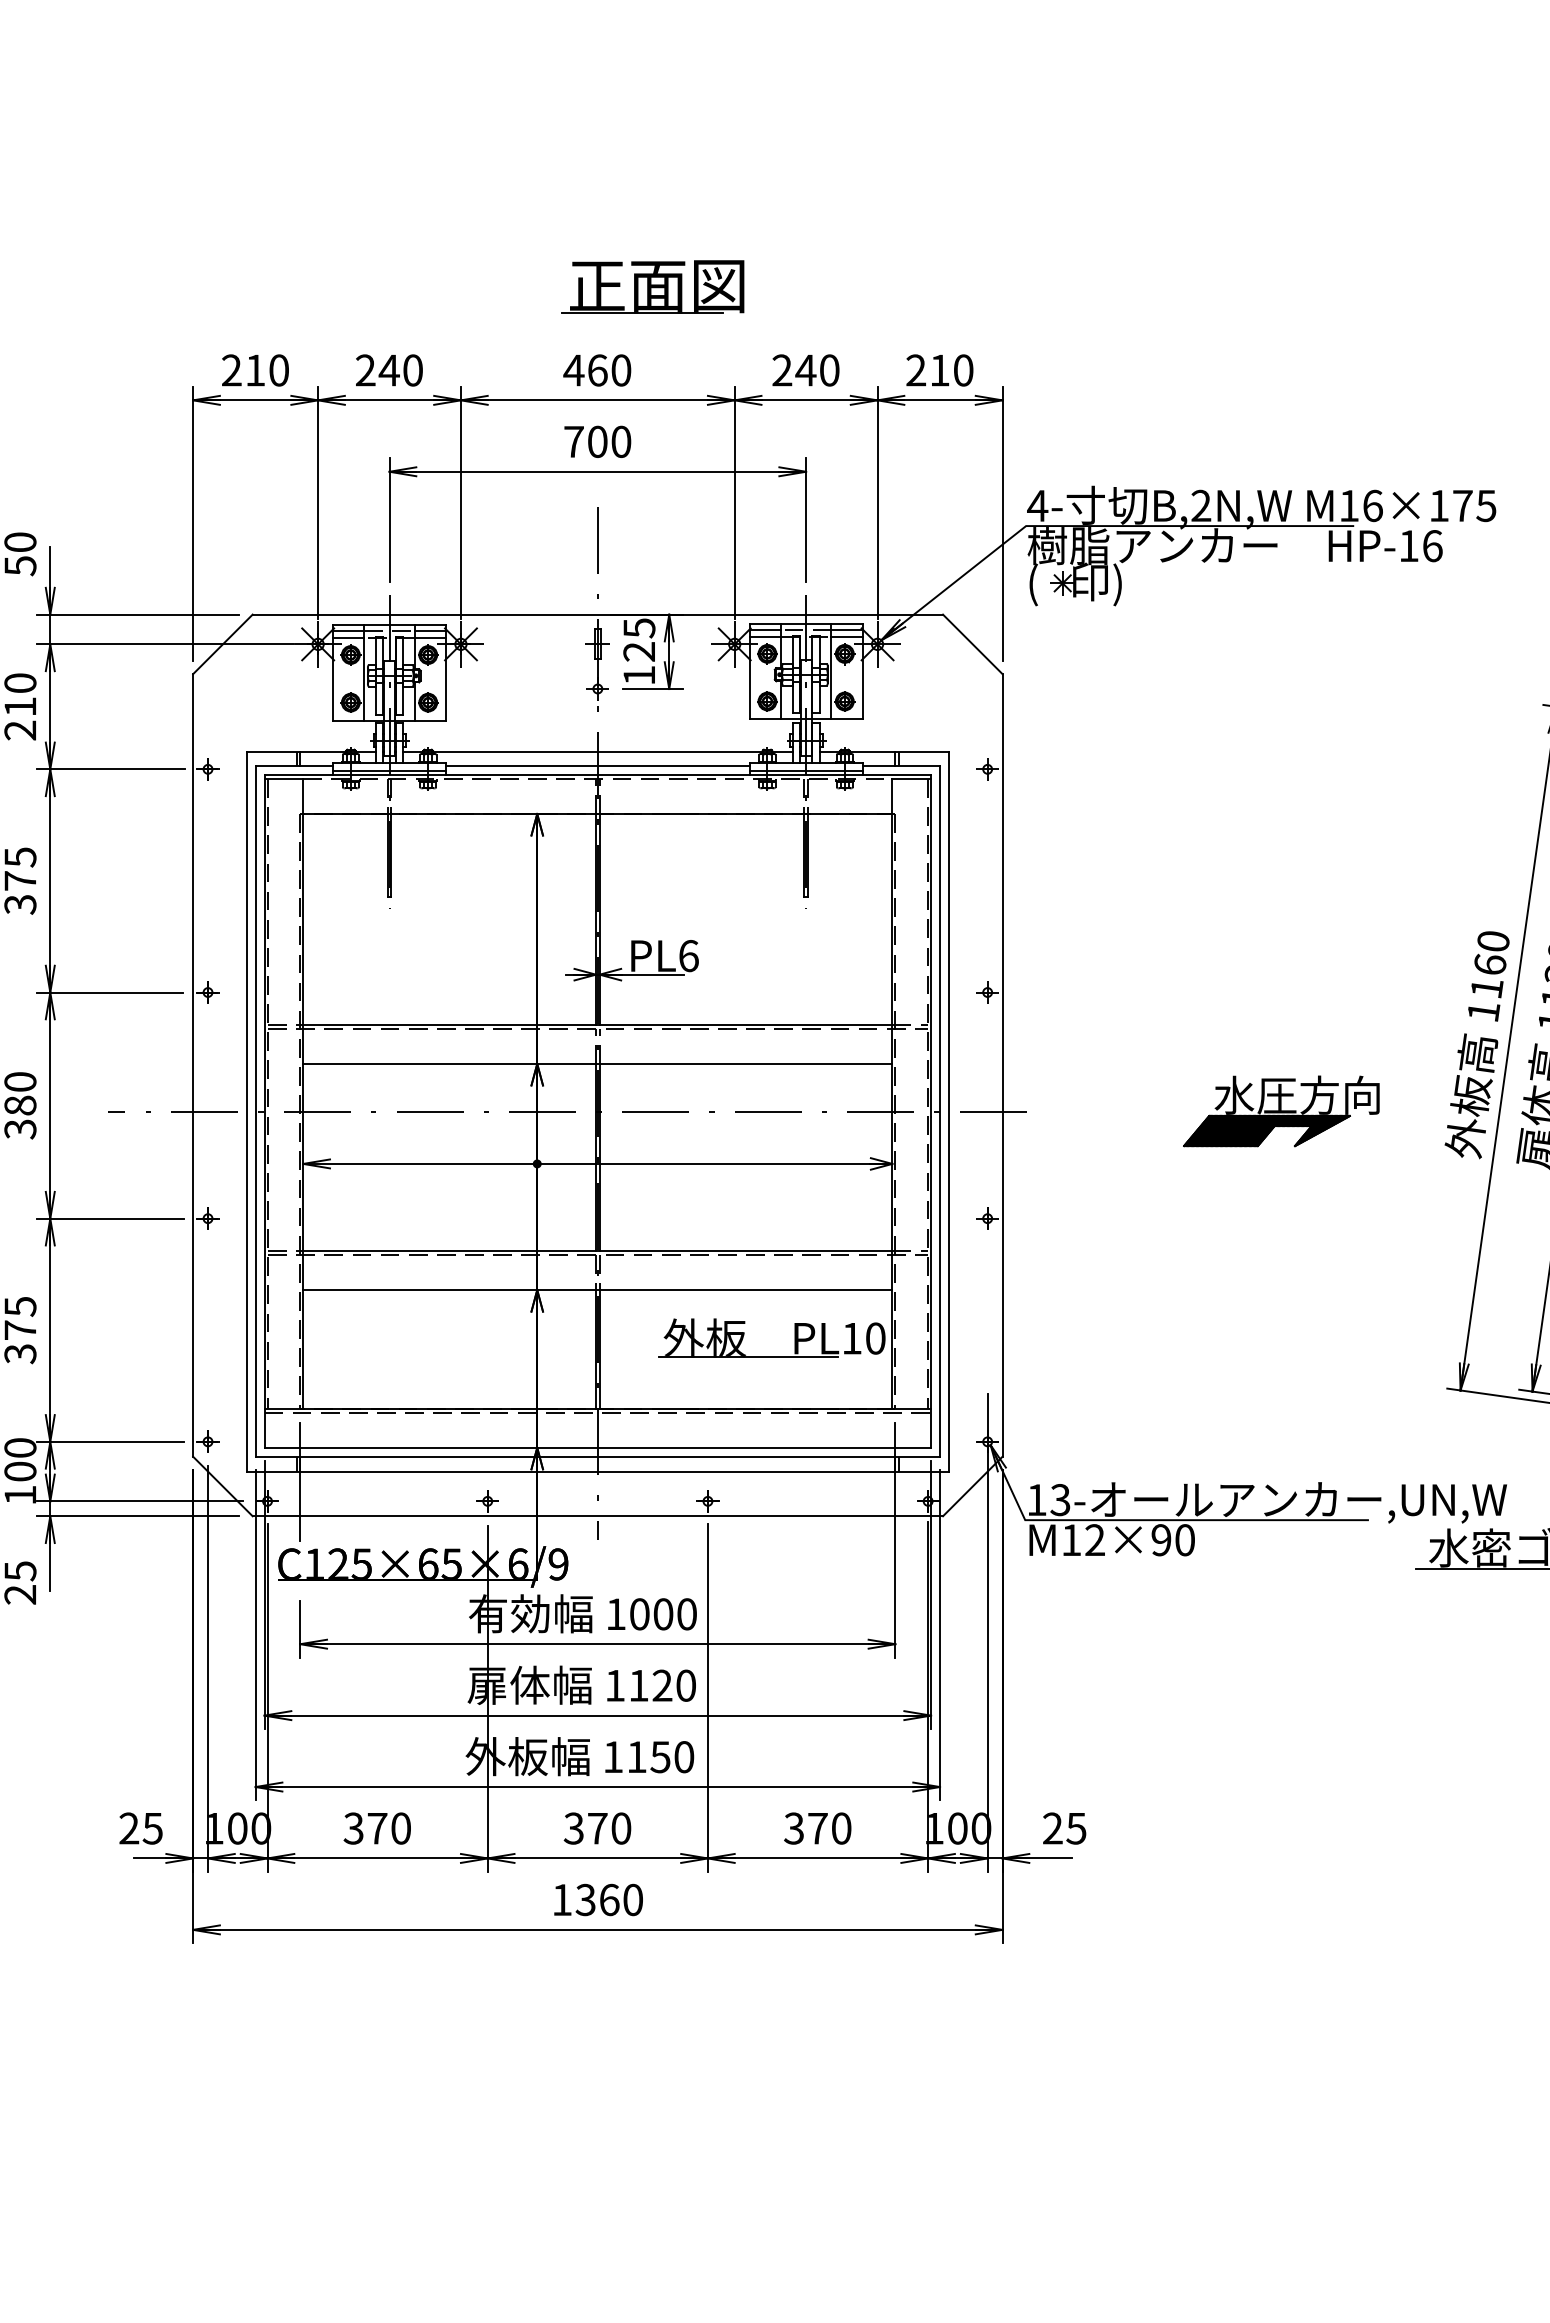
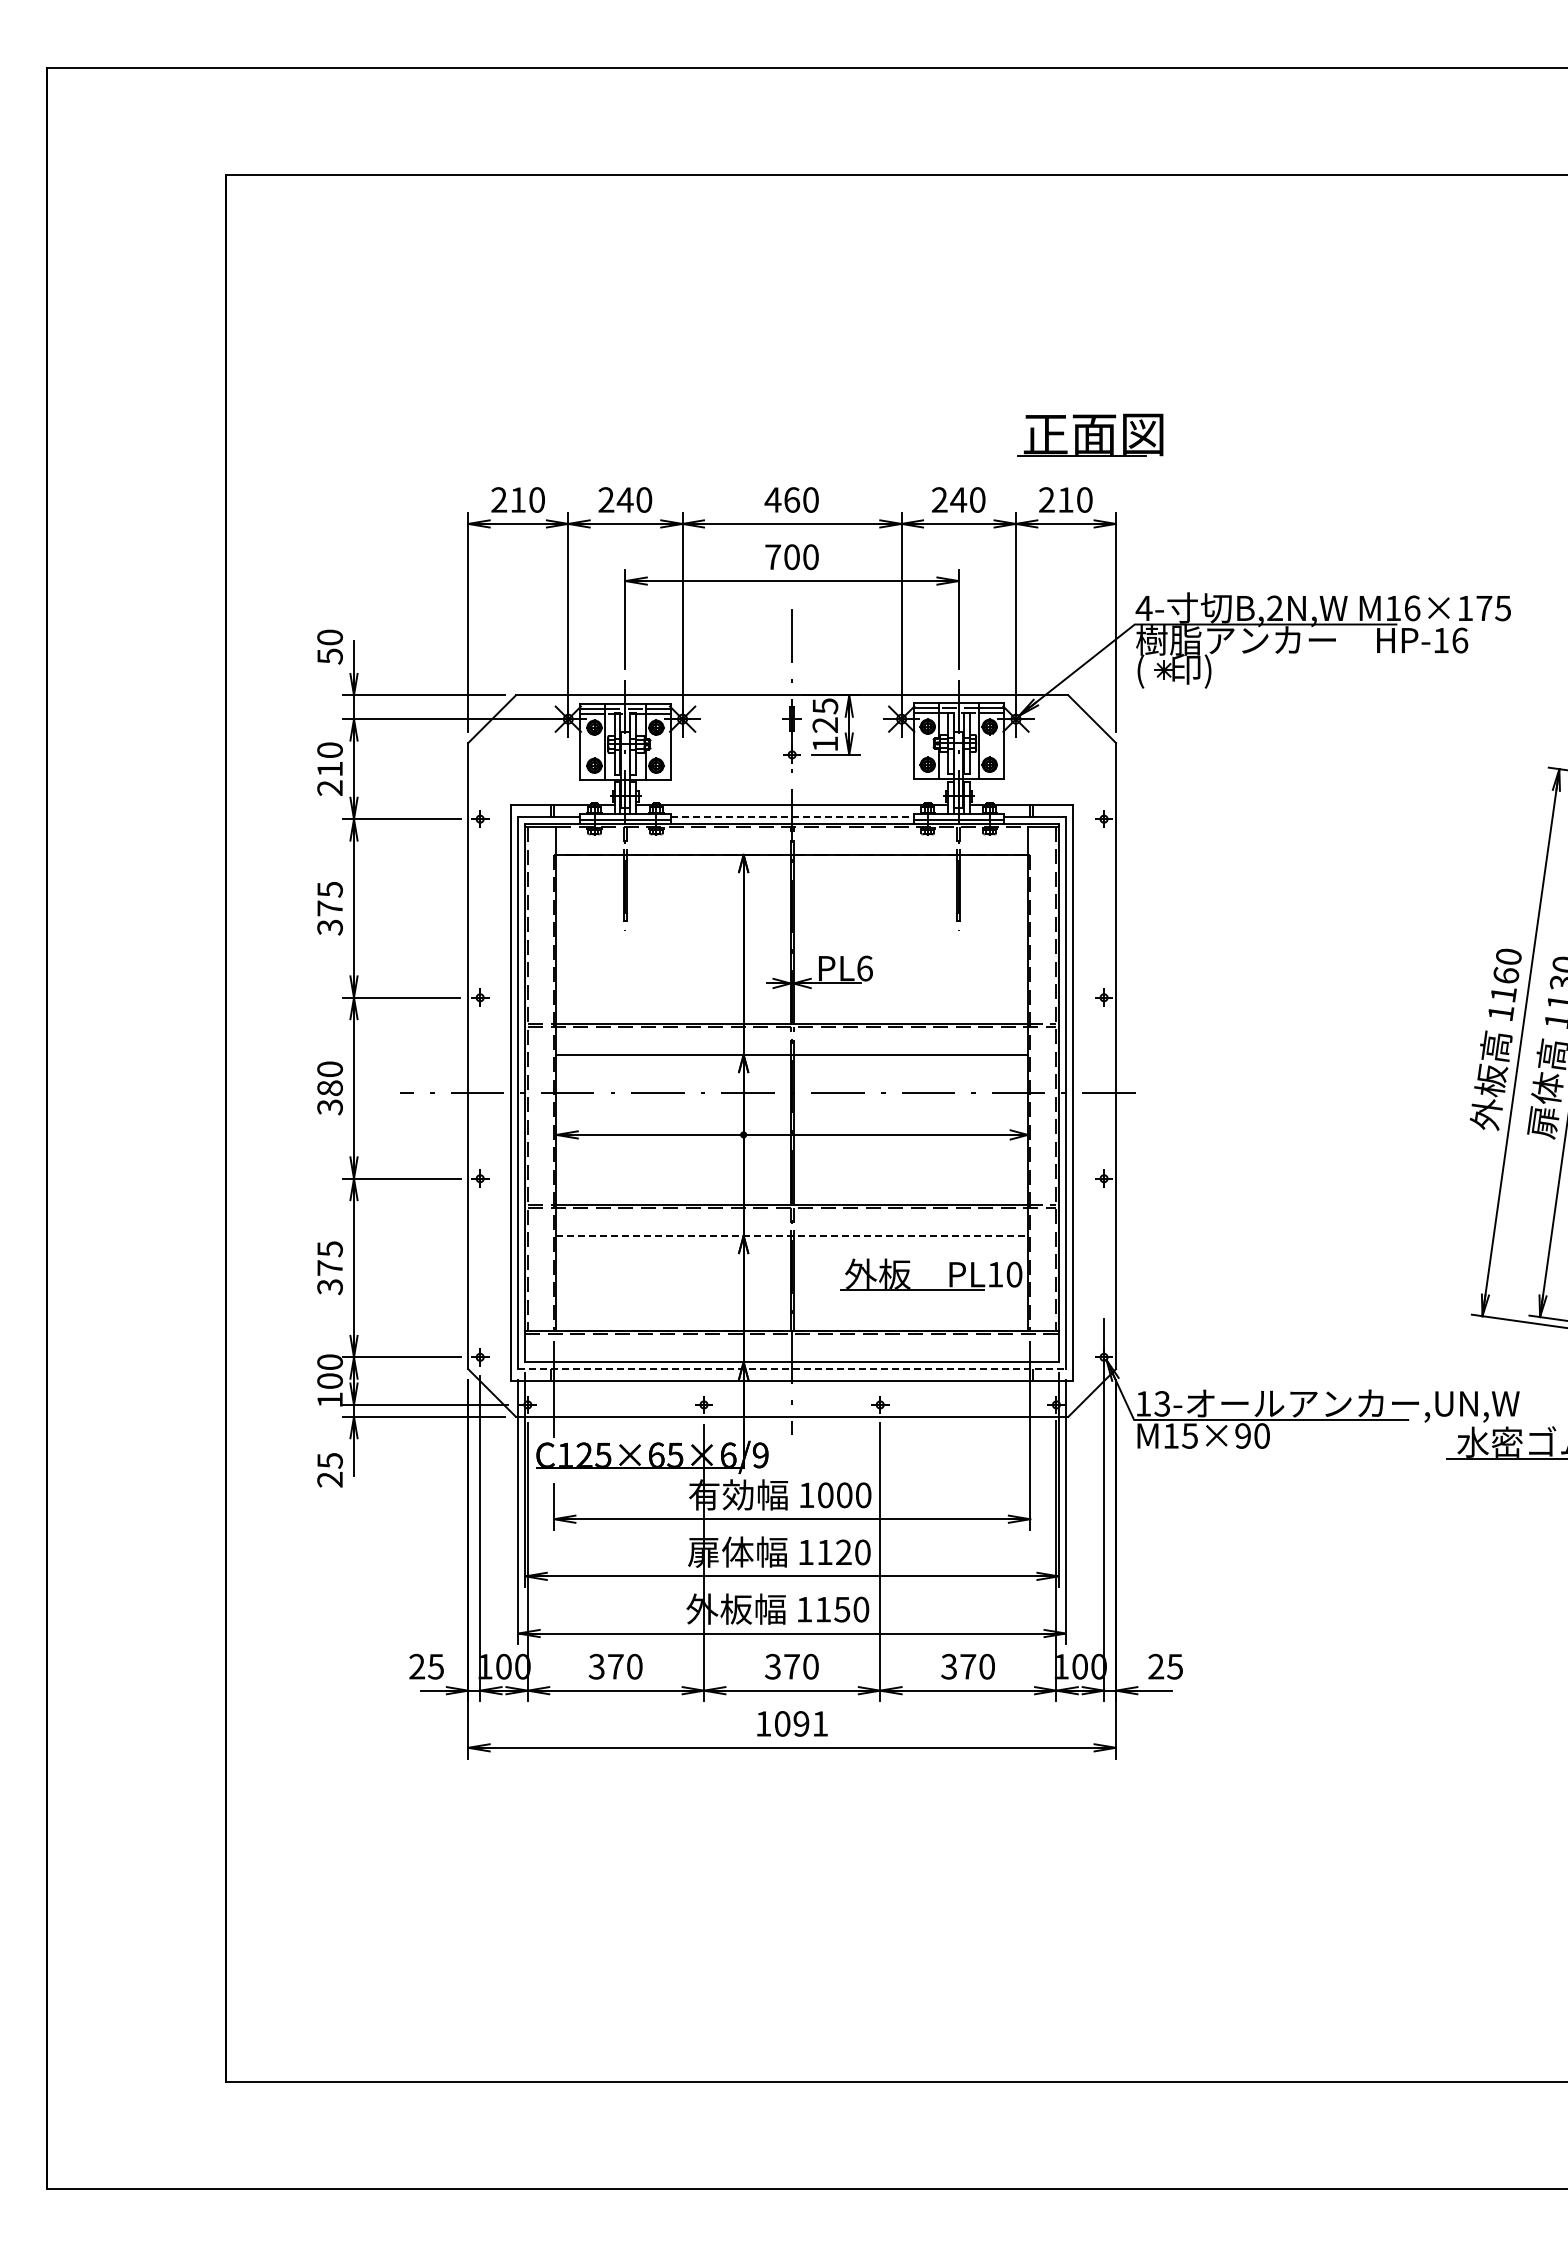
part: (653, 286) -> (1090, 434), moved
line: (598, 765) -> (792, 816), solid -> dashed
part: (1280, 1110) -> (1338, 1092), removed
line: (598, 1289) -> (792, 1235), solid -> dashed
line: (598, 1457) -> (792, 1369), solid -> dashed
text: (1094, 1539) -> (1189, 1435), M12×90 -> M15×90
text: (609, 1899) -> (801, 1723), 1360 -> 1091

